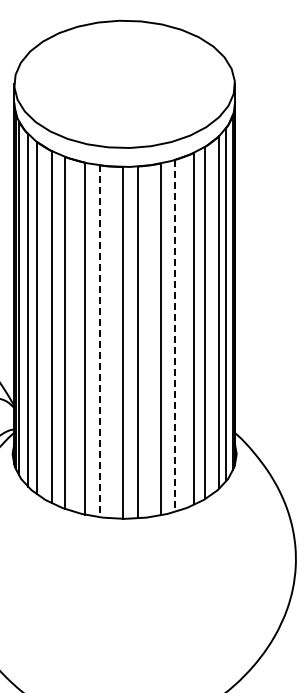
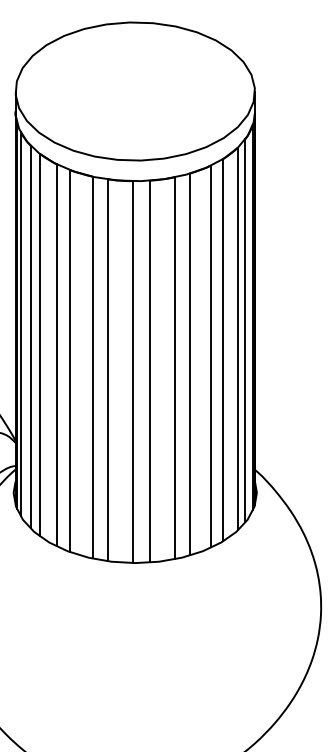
line: (174, 335) -> (189, 364), dashed -> solid
line: (99, 341) -> (107, 370), dashed -> solid

